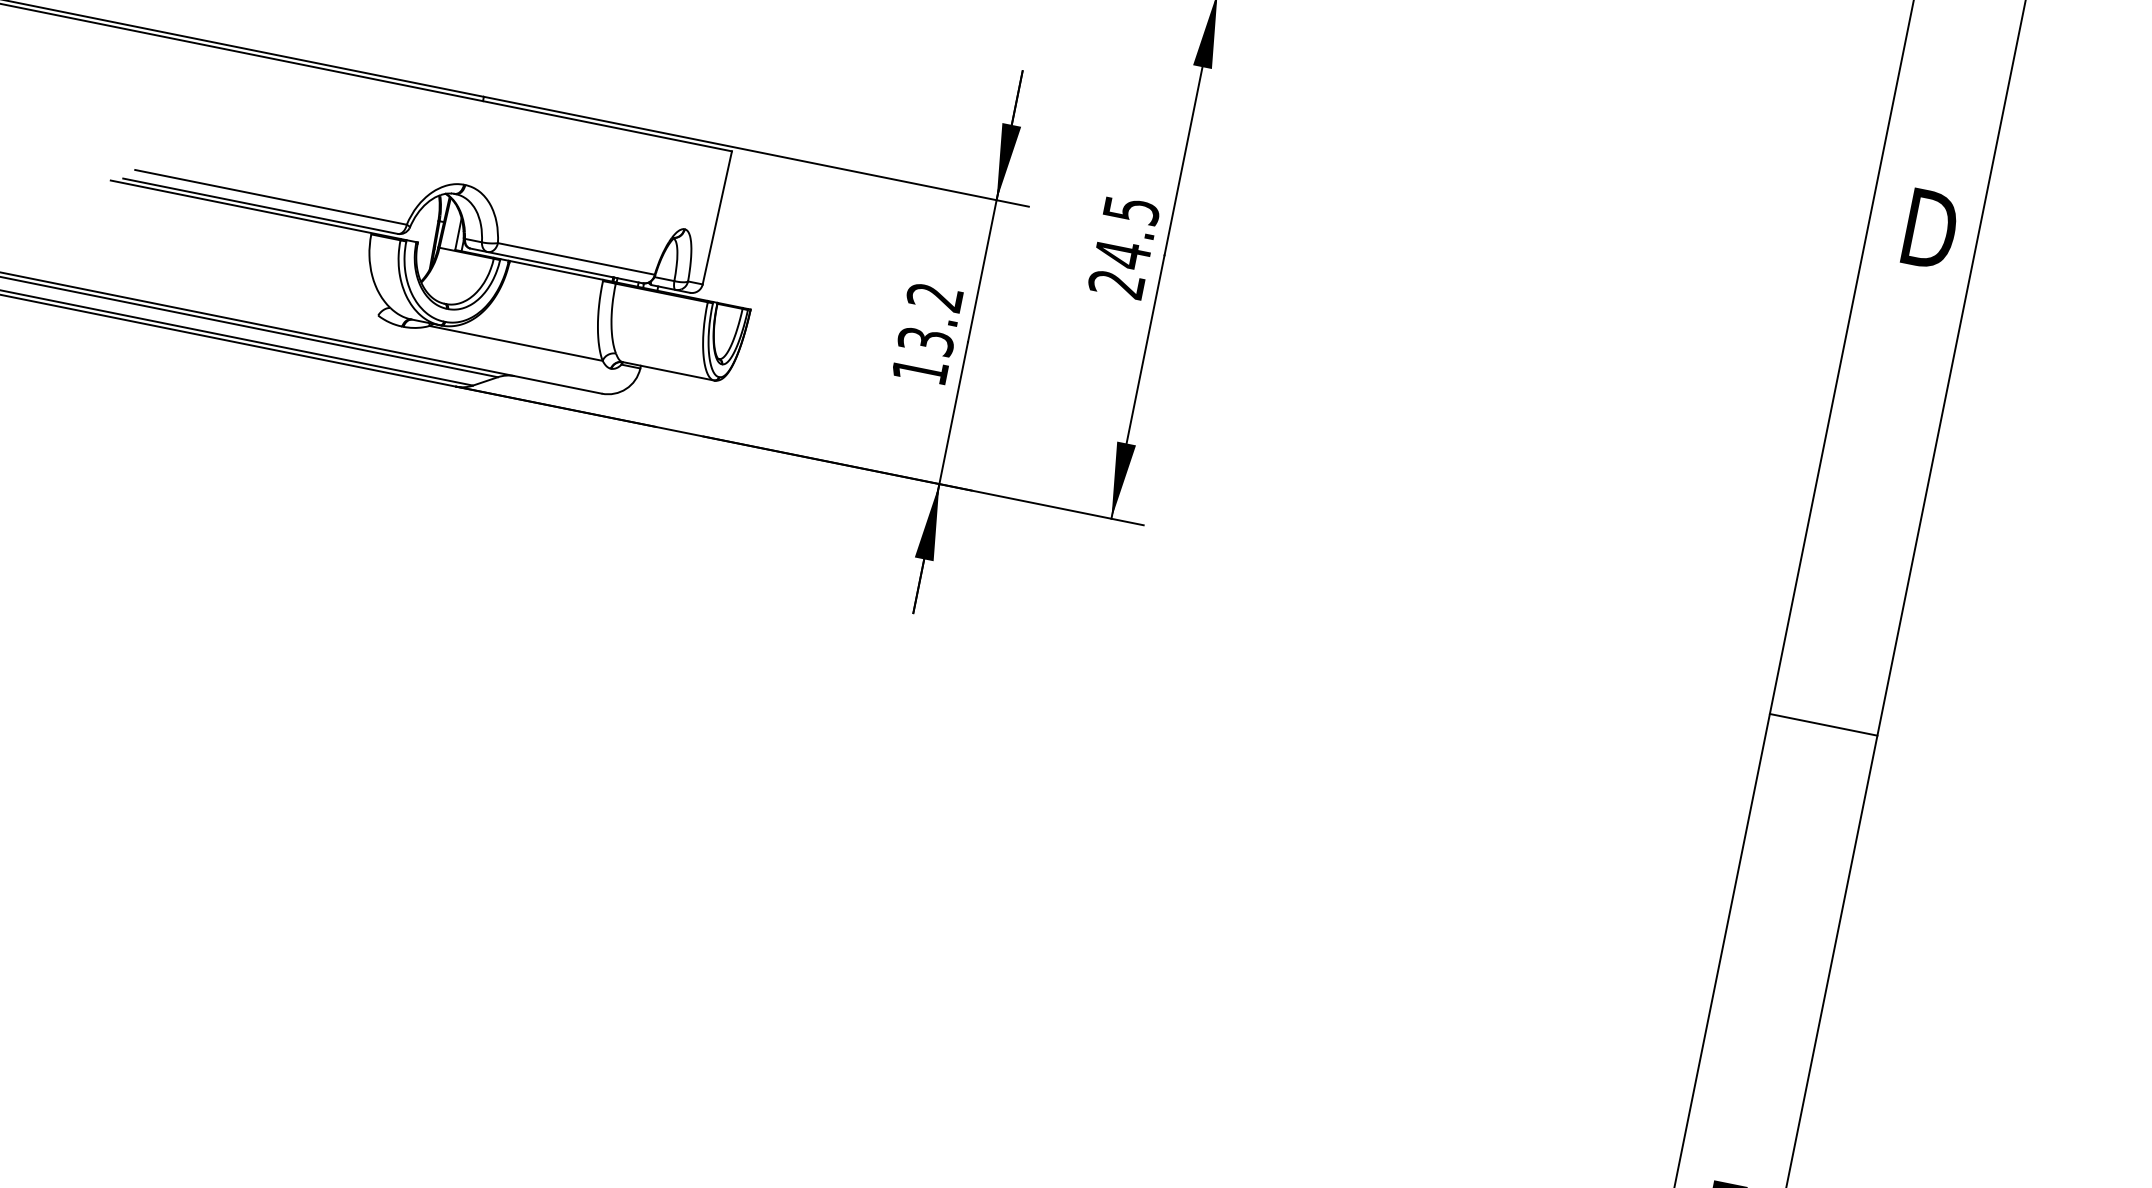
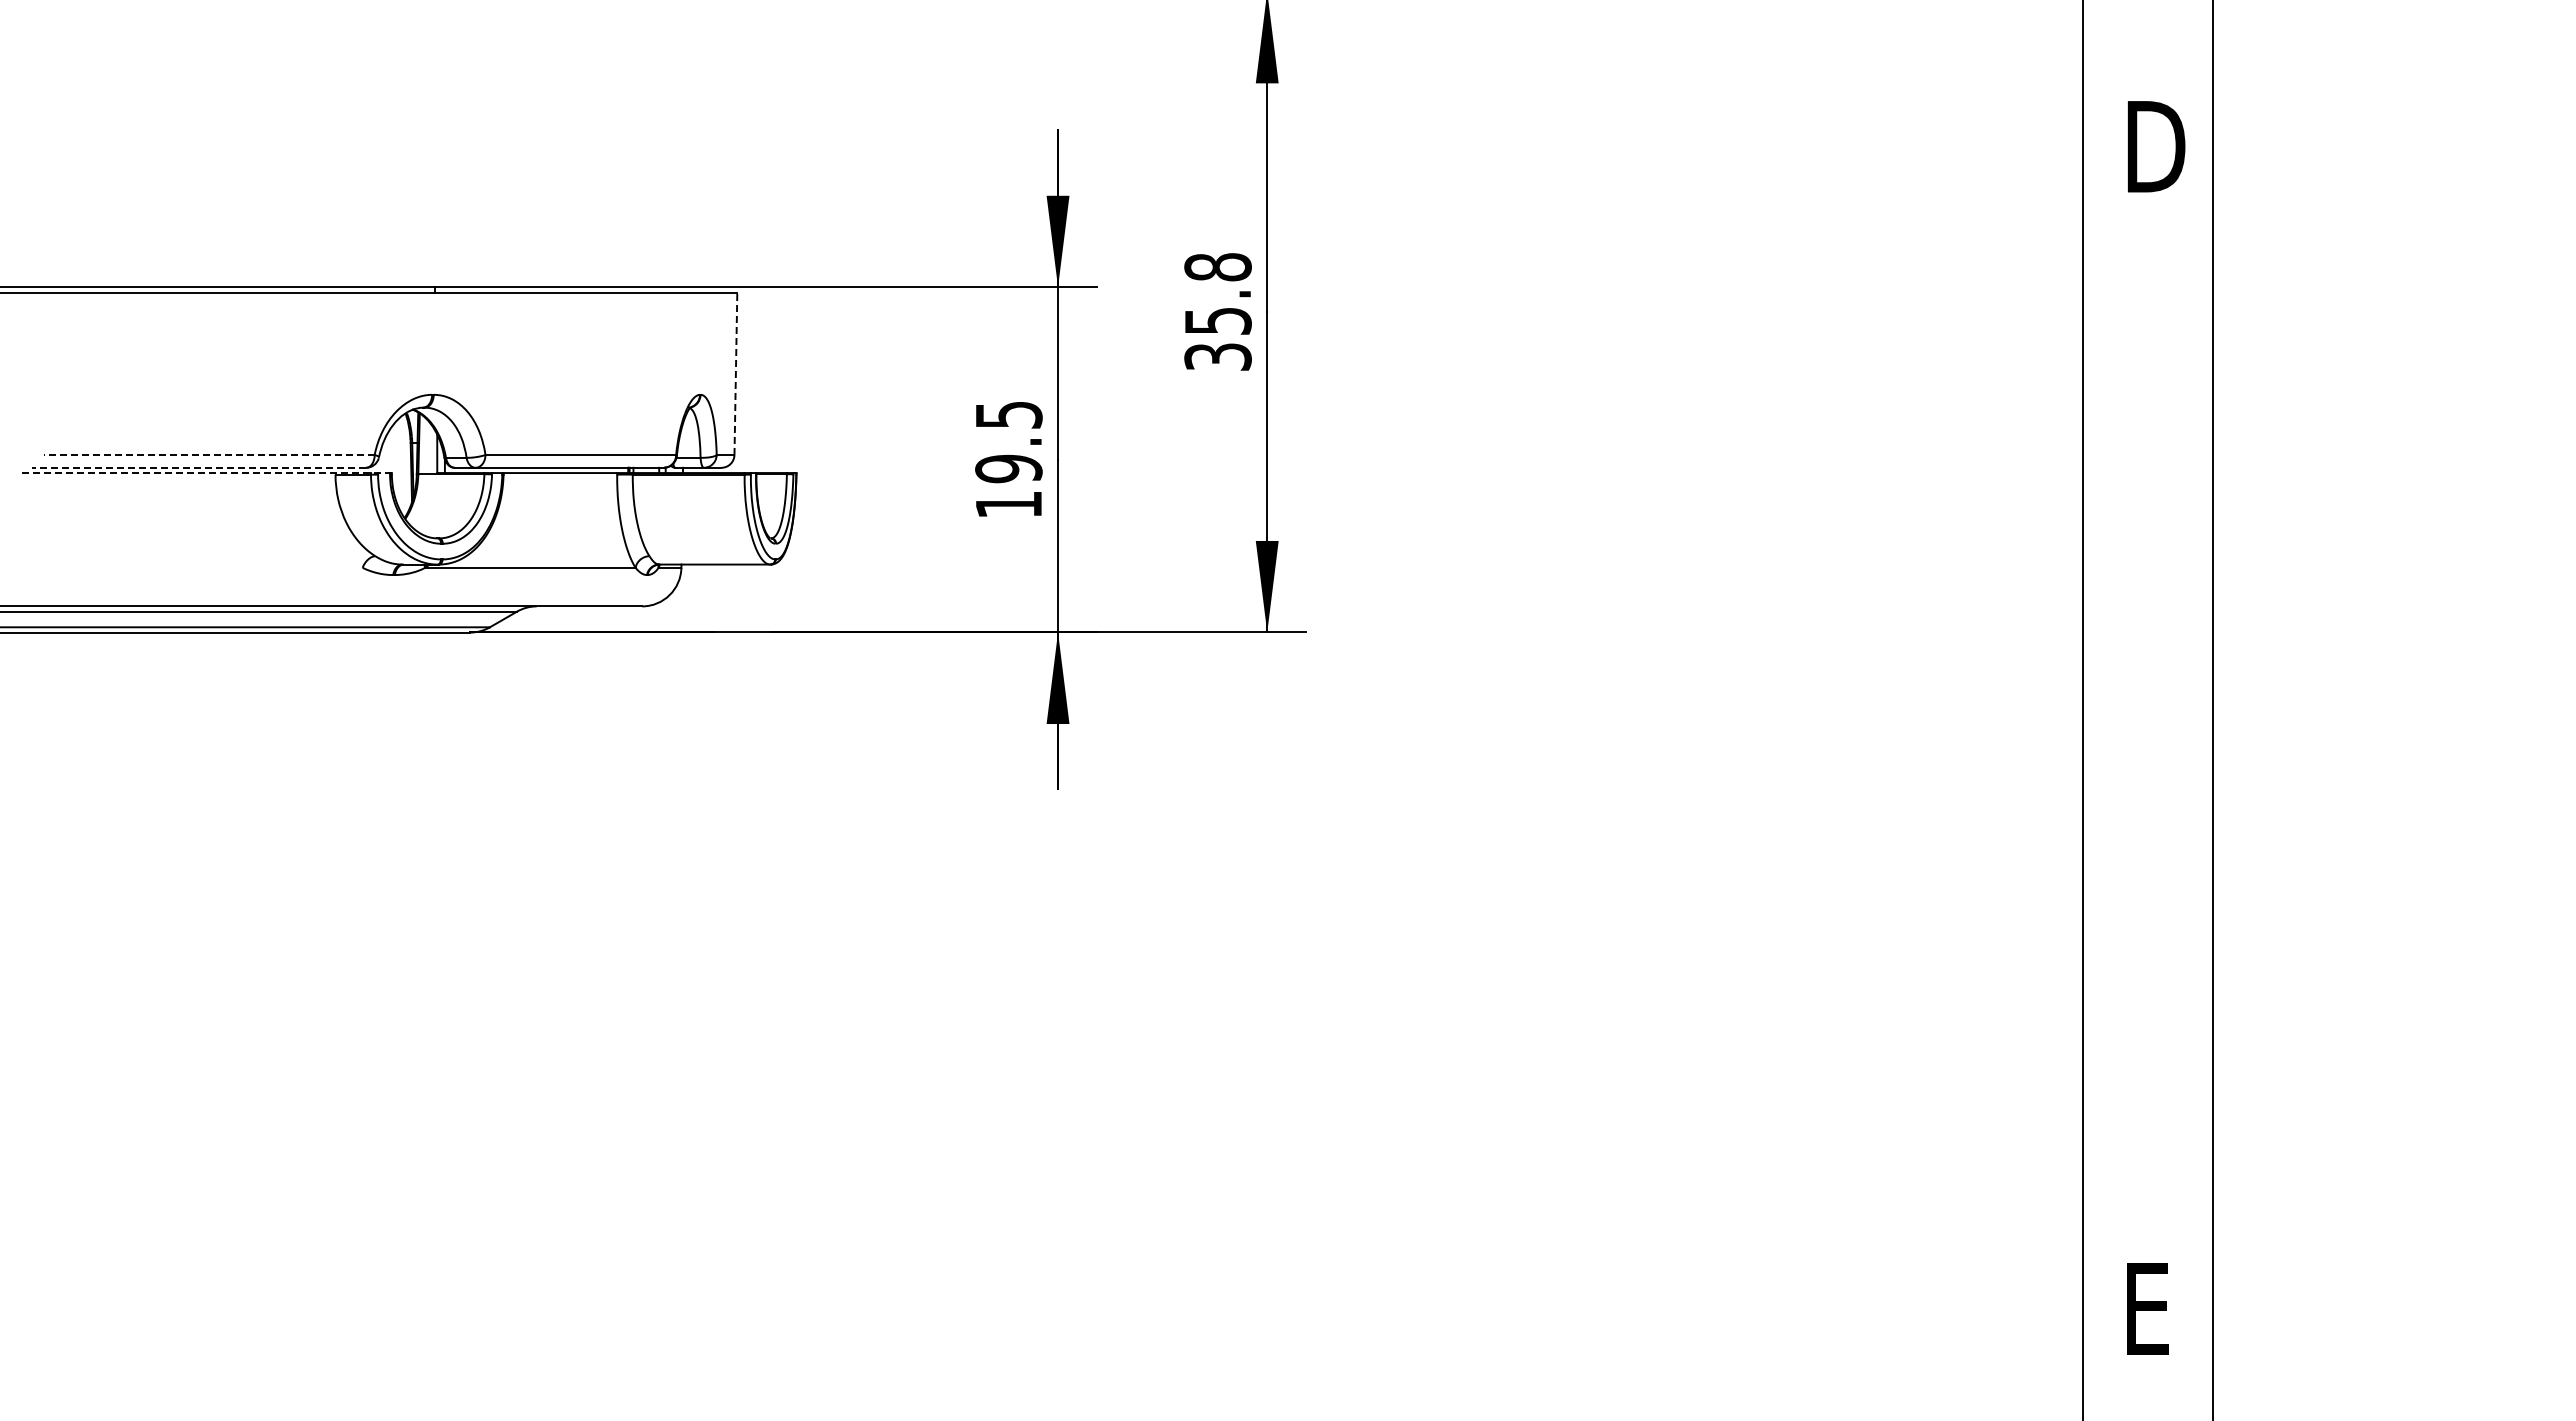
line: (271, 196) -> (209, 454), solid -> dashed
line: (260, 206) -> (199, 467), solid -> dashed
line: (264, 211) -> (205, 473), solid -> dashed
line: (717, 217) -> (735, 373), solid -> dashed
text: (1930, 229) -> (2156, 146), moved
text: (1123, 246) -> (1217, 311), 24.5 -> 35.8
text: (930, 319) -> (1008, 442), 13.2 -> 19.5
line: (1823, 724) -> (2147, 705), removed

